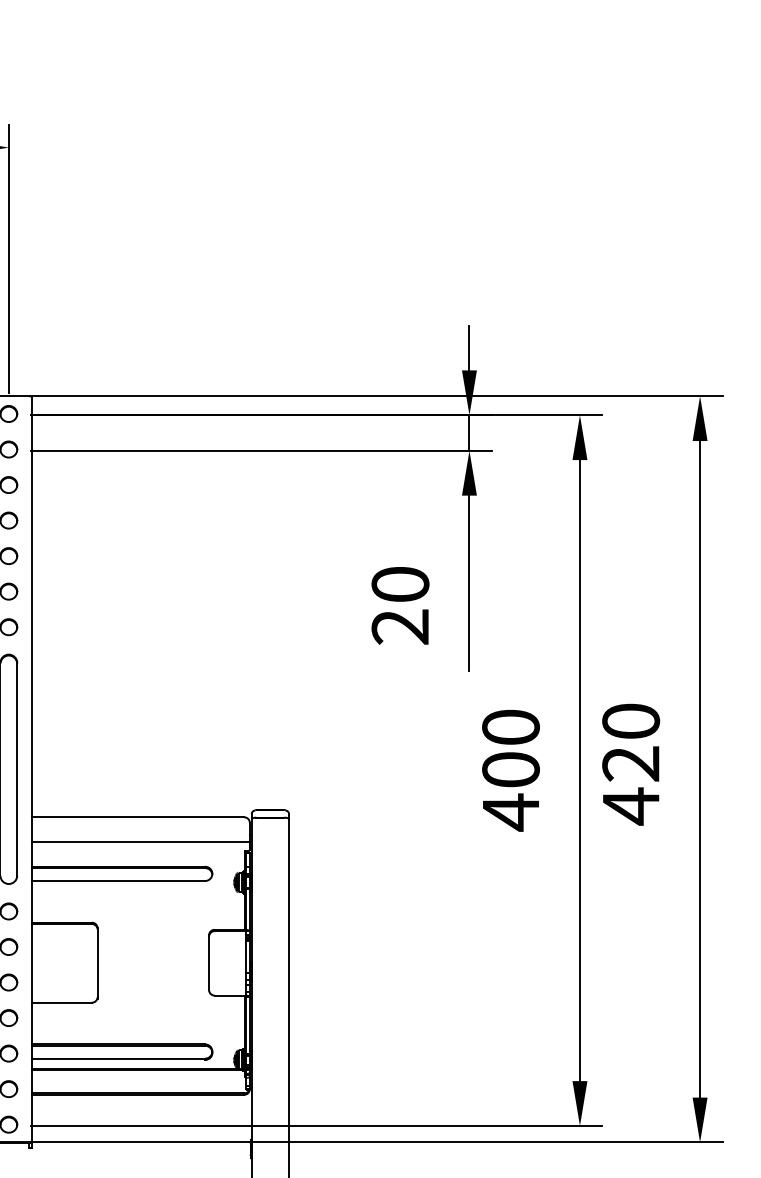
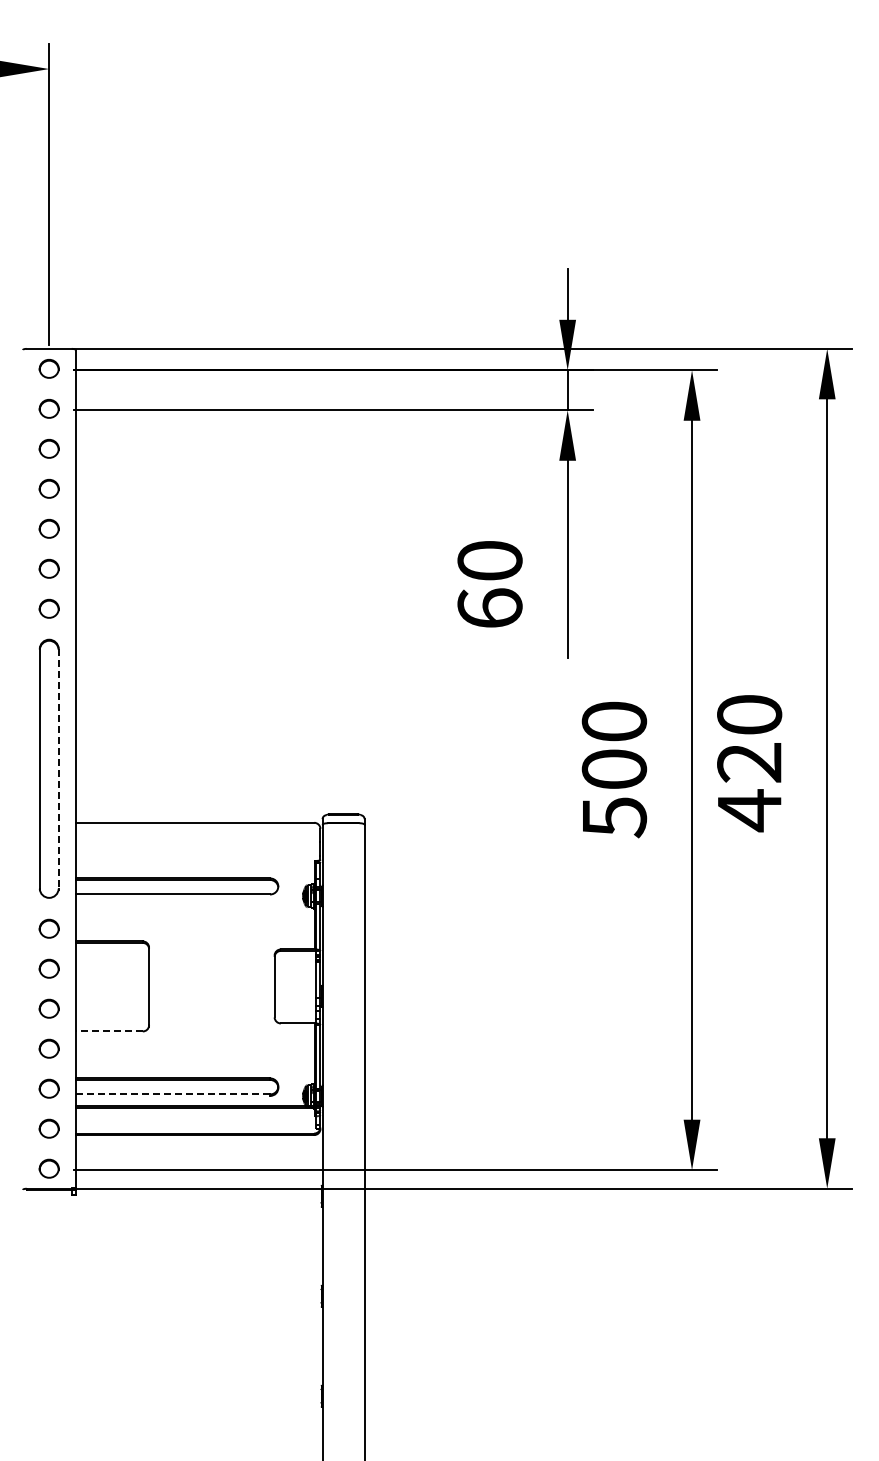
text: (400, 626) -> (489, 608), 20 -> 60
line: (17, 769) -> (58, 768), solid -> dashed
text: (511, 812) -> (615, 817), 400 -> 500
line: (140, 841) -> (197, 850), removed
line: (62, 1002) -> (109, 1031), solid -> dashed
line: (118, 1058) -> (172, 1094), solid -> dashed

